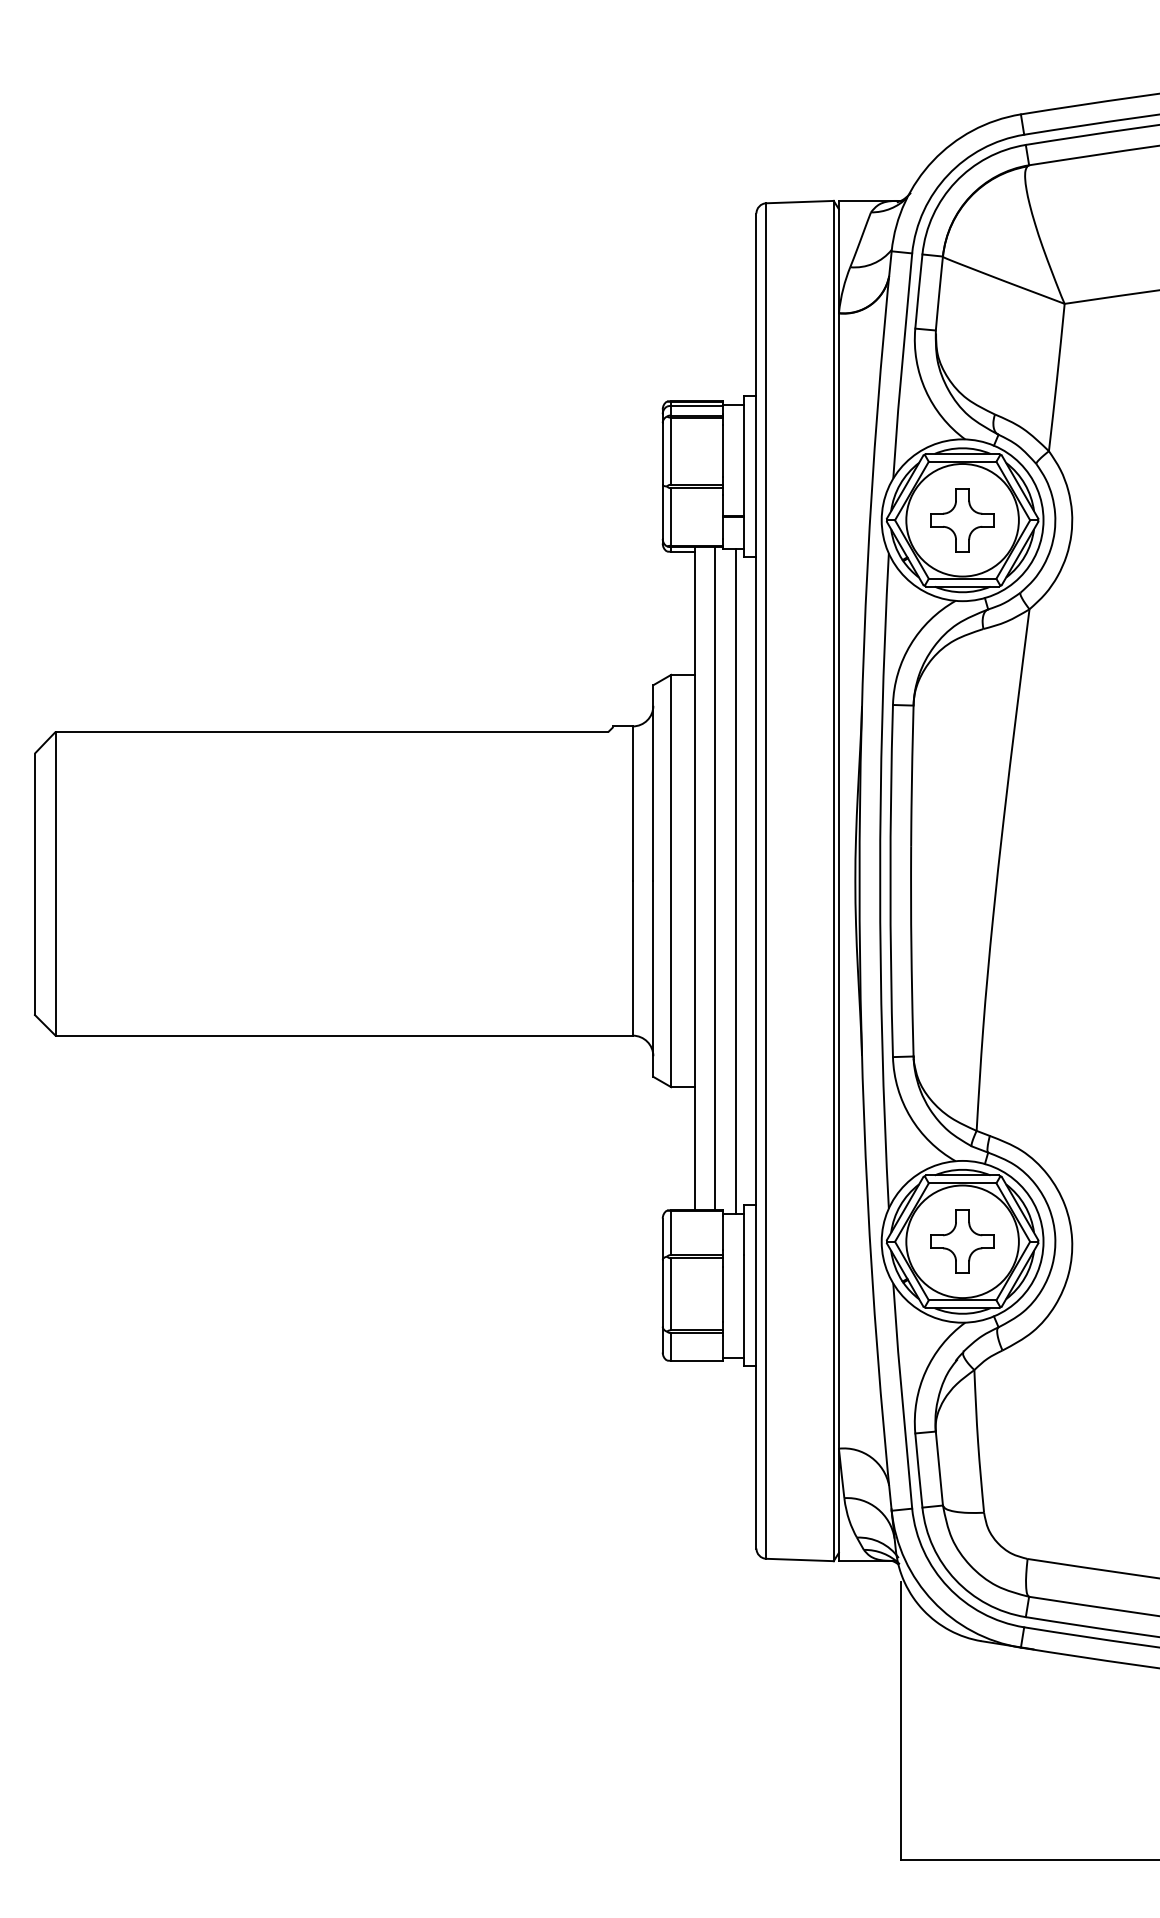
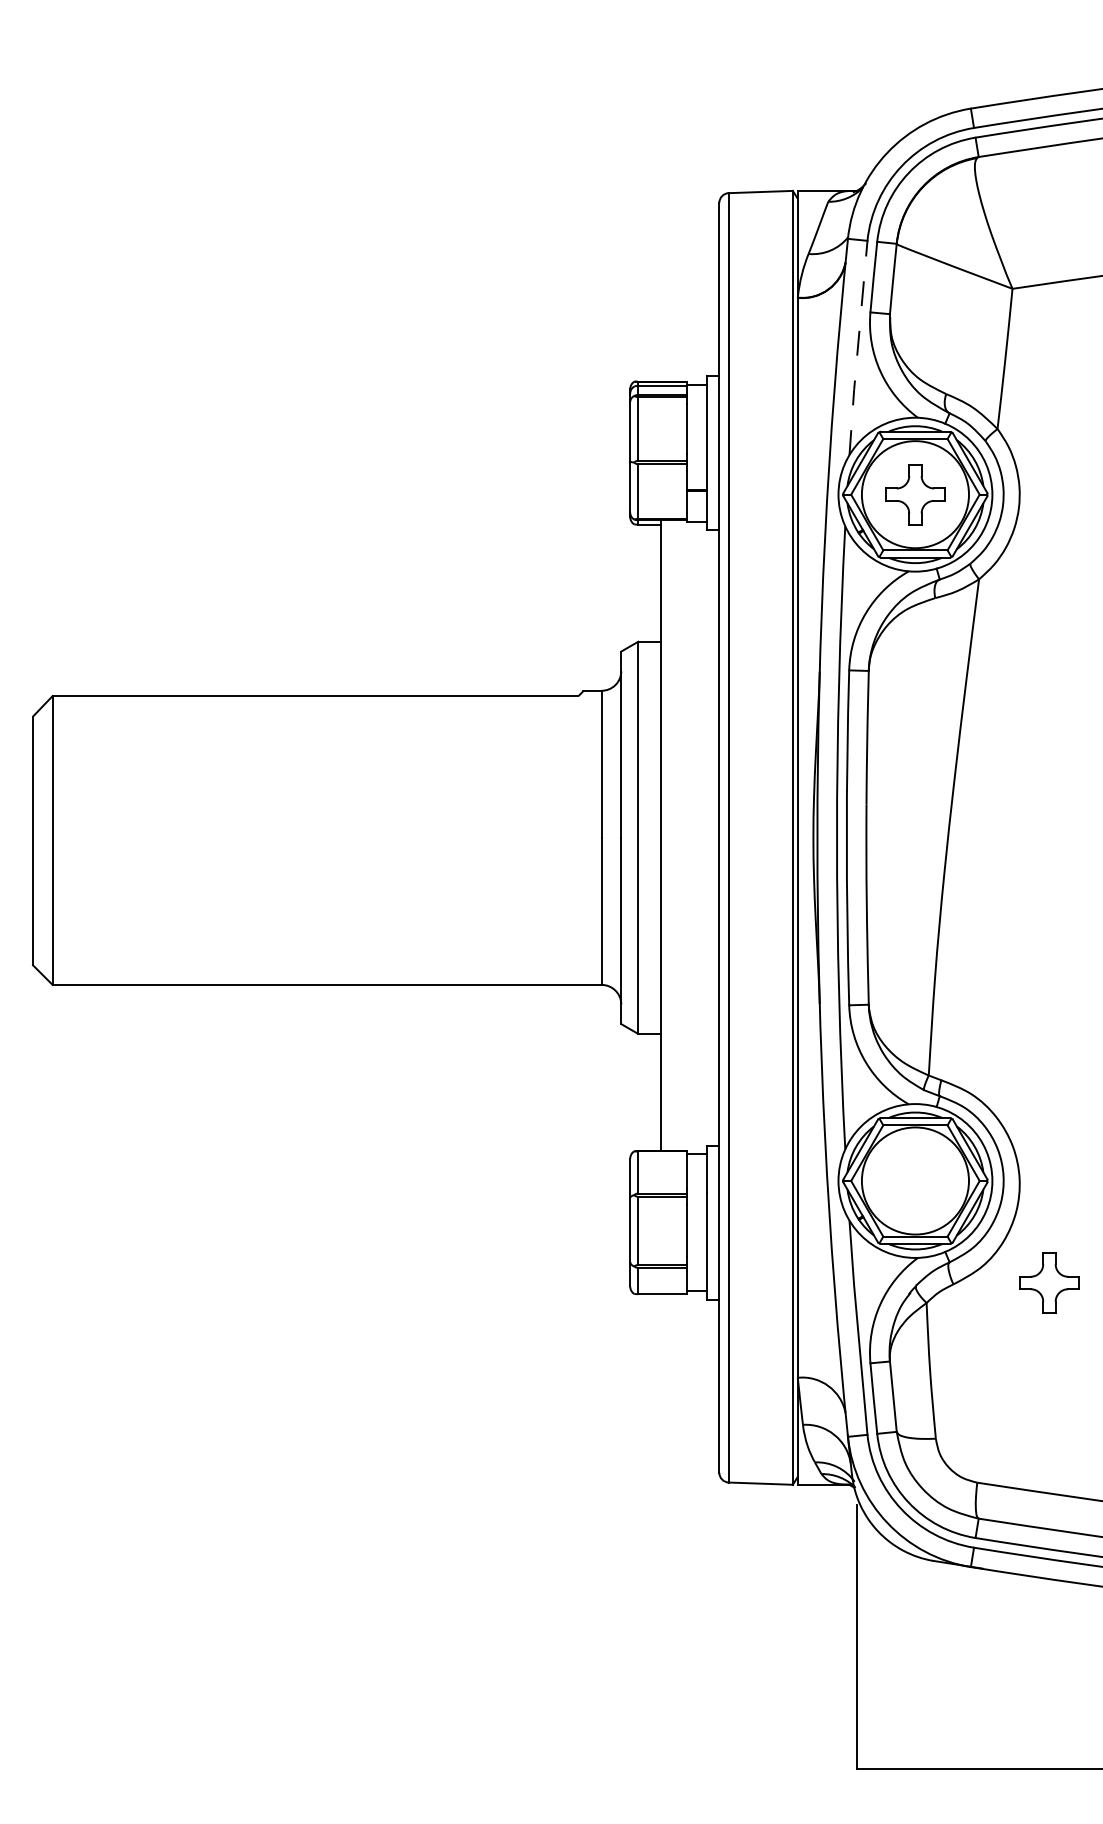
line: (901, 366) -> (857, 348), solid -> dashed
line: (715, 878) -> (680, 835), removed
line: (735, 880) -> (699, 837), removed
part: (962, 1241) -> (1049, 1282), moved

